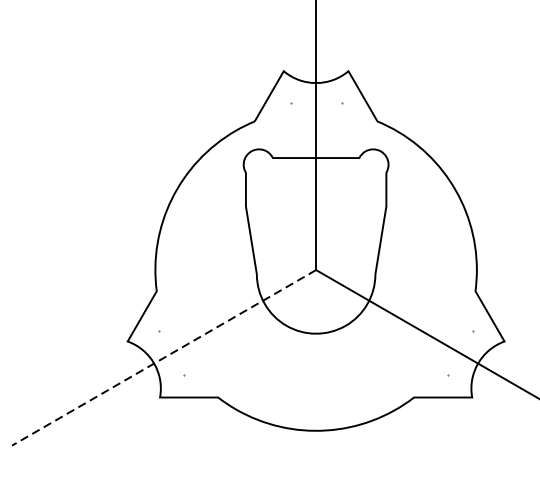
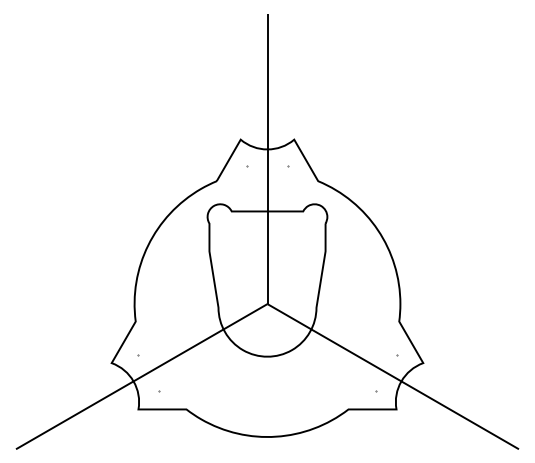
line: (163, 357) -> (141, 376), dashed -> solid

